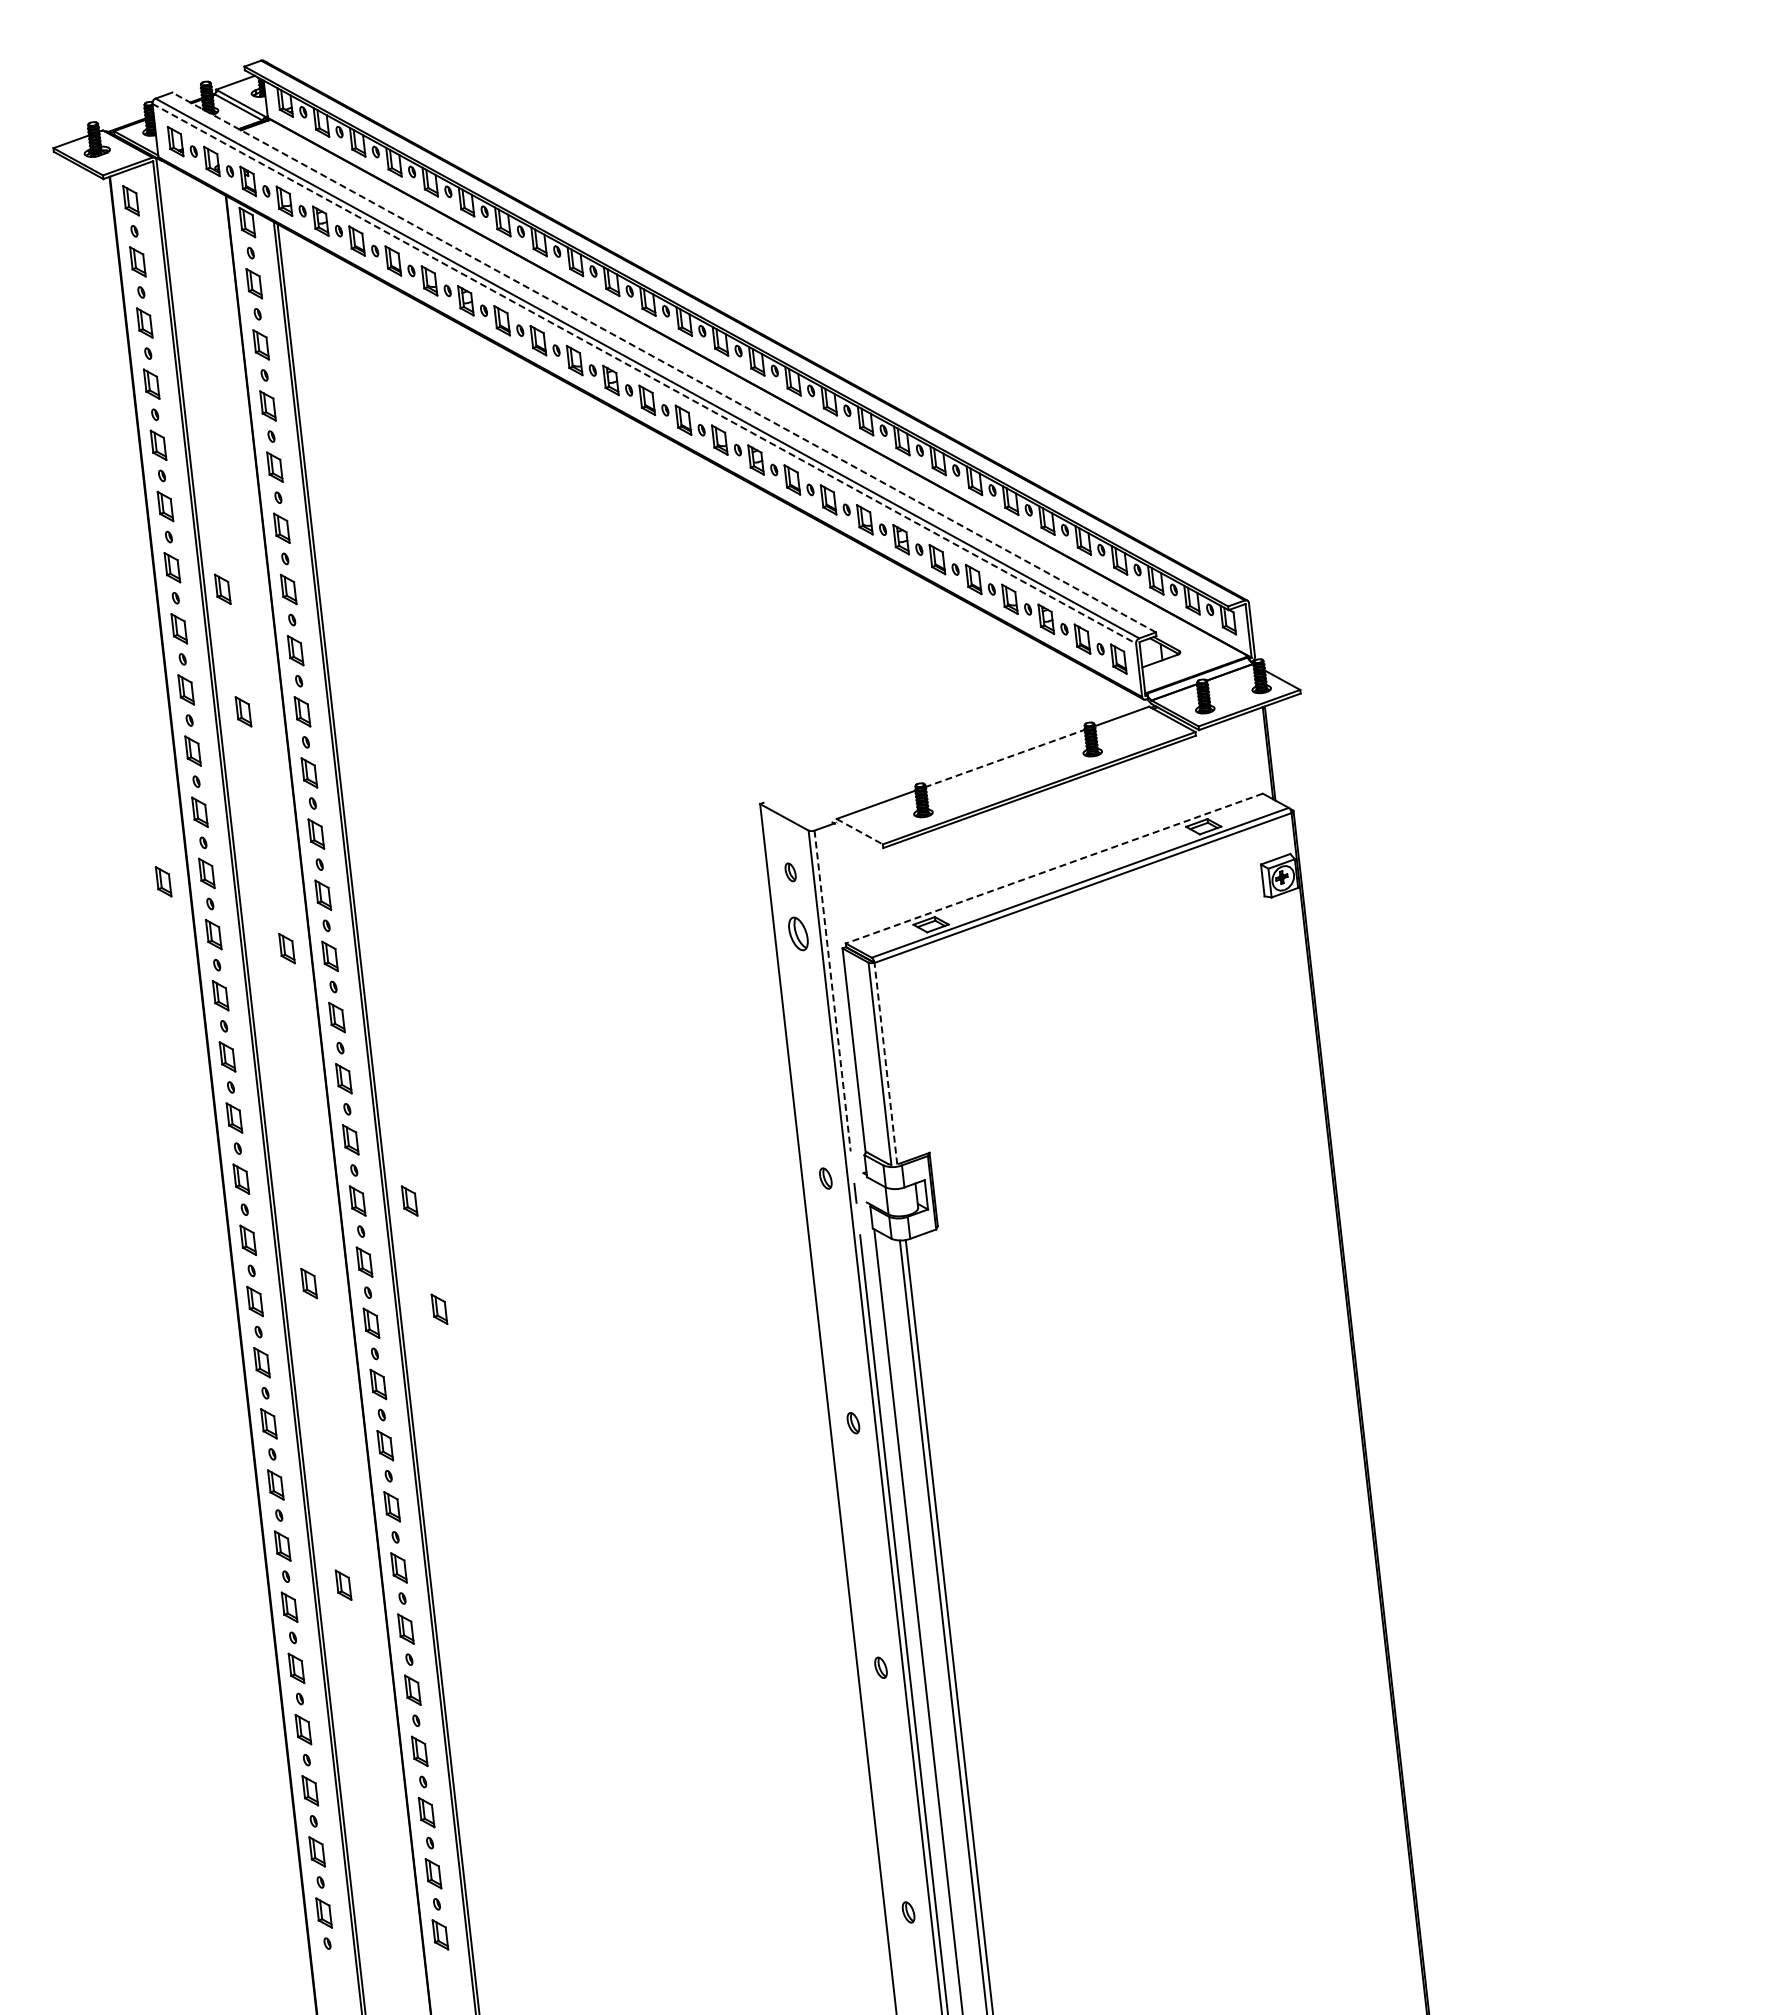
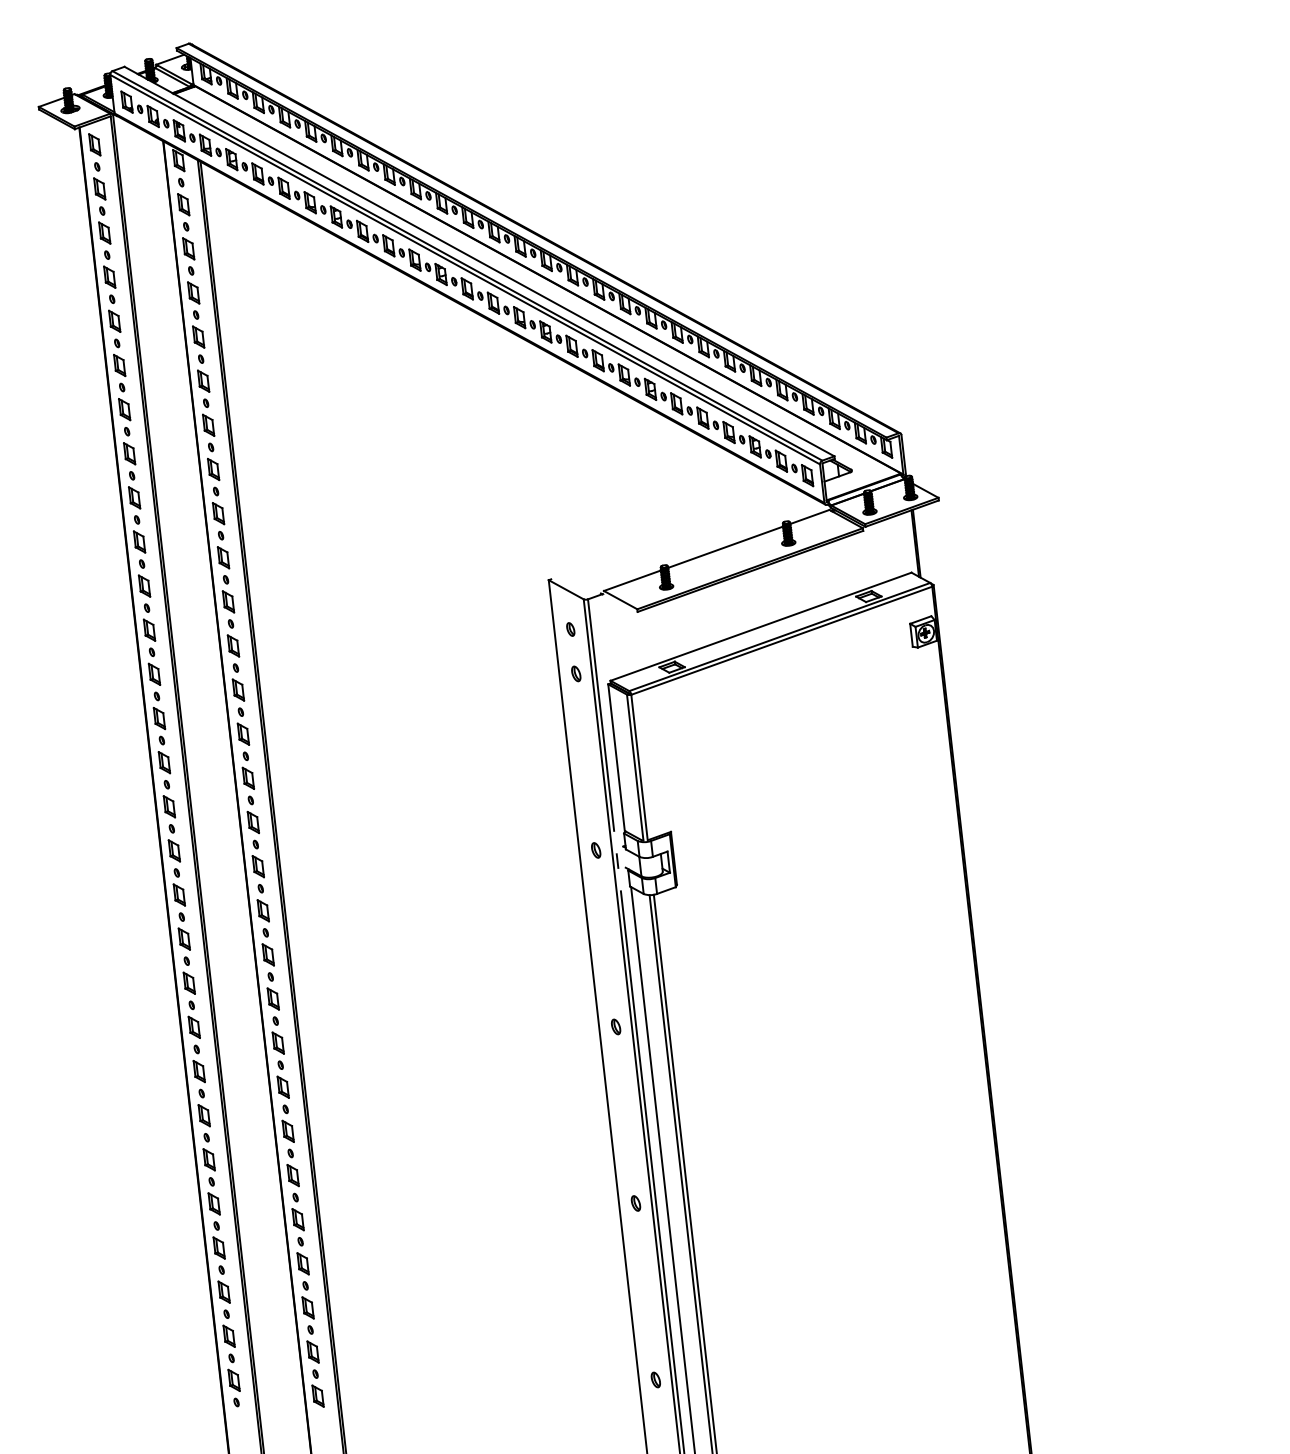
line: (663, 362) -> (479, 261), dashed -> solid
line: (644, 373) -> (465, 269), dashed -> solid
part: (222, 588) -> (160, 424), removed
part: (243, 711) -> (175, 513), removed
line: (1005, 758) -> (725, 547), dashed -> solid
line: (860, 831) -> (621, 599), dashed -> solid
line: (1054, 868) -> (761, 626), dashed -> solid
part: (163, 881) -> (118, 636), removed
part: (797, 933) -> (575, 673), size x0.62
part: (286, 948) -> (206, 684), removed
line: (832, 991) -> (600, 715), dashed -> solid
line: (885, 1063) -> (639, 767), dashed -> solid
part: (409, 1200) -> (295, 866), removed
part: (308, 1283) -> (222, 926), removed
part: (439, 1308) -> (317, 944), removed
part: (343, 1584) -> (248, 1143), removed

